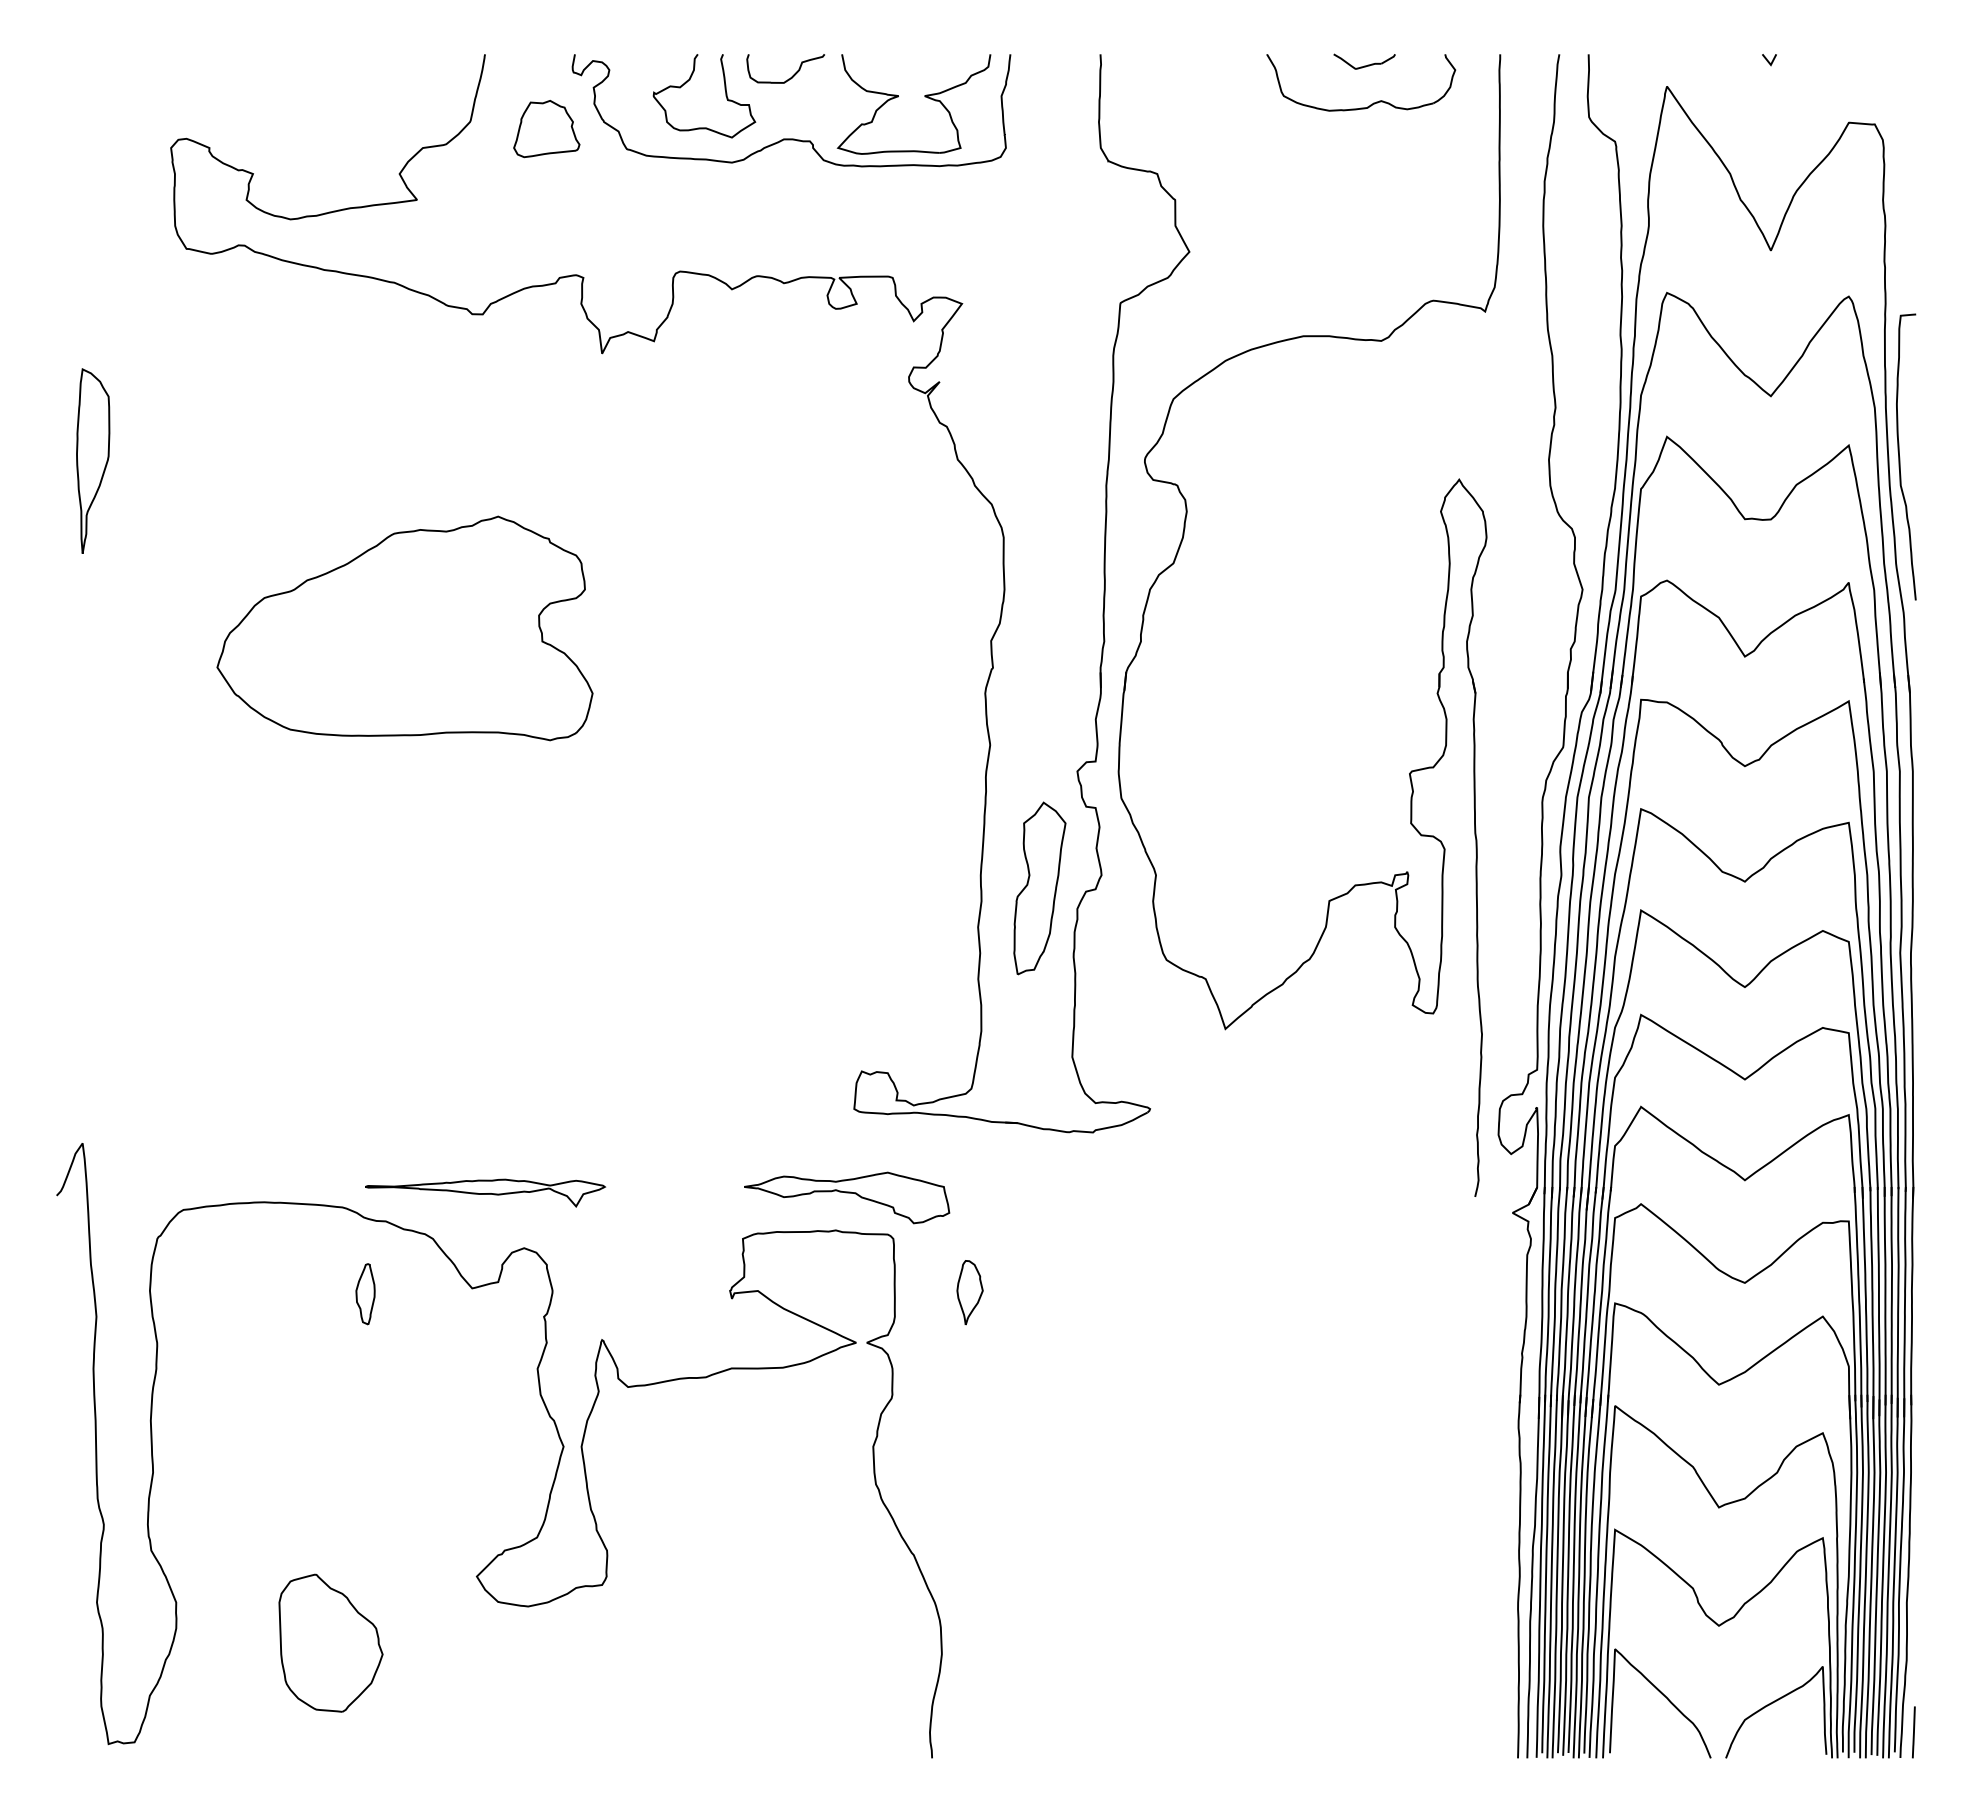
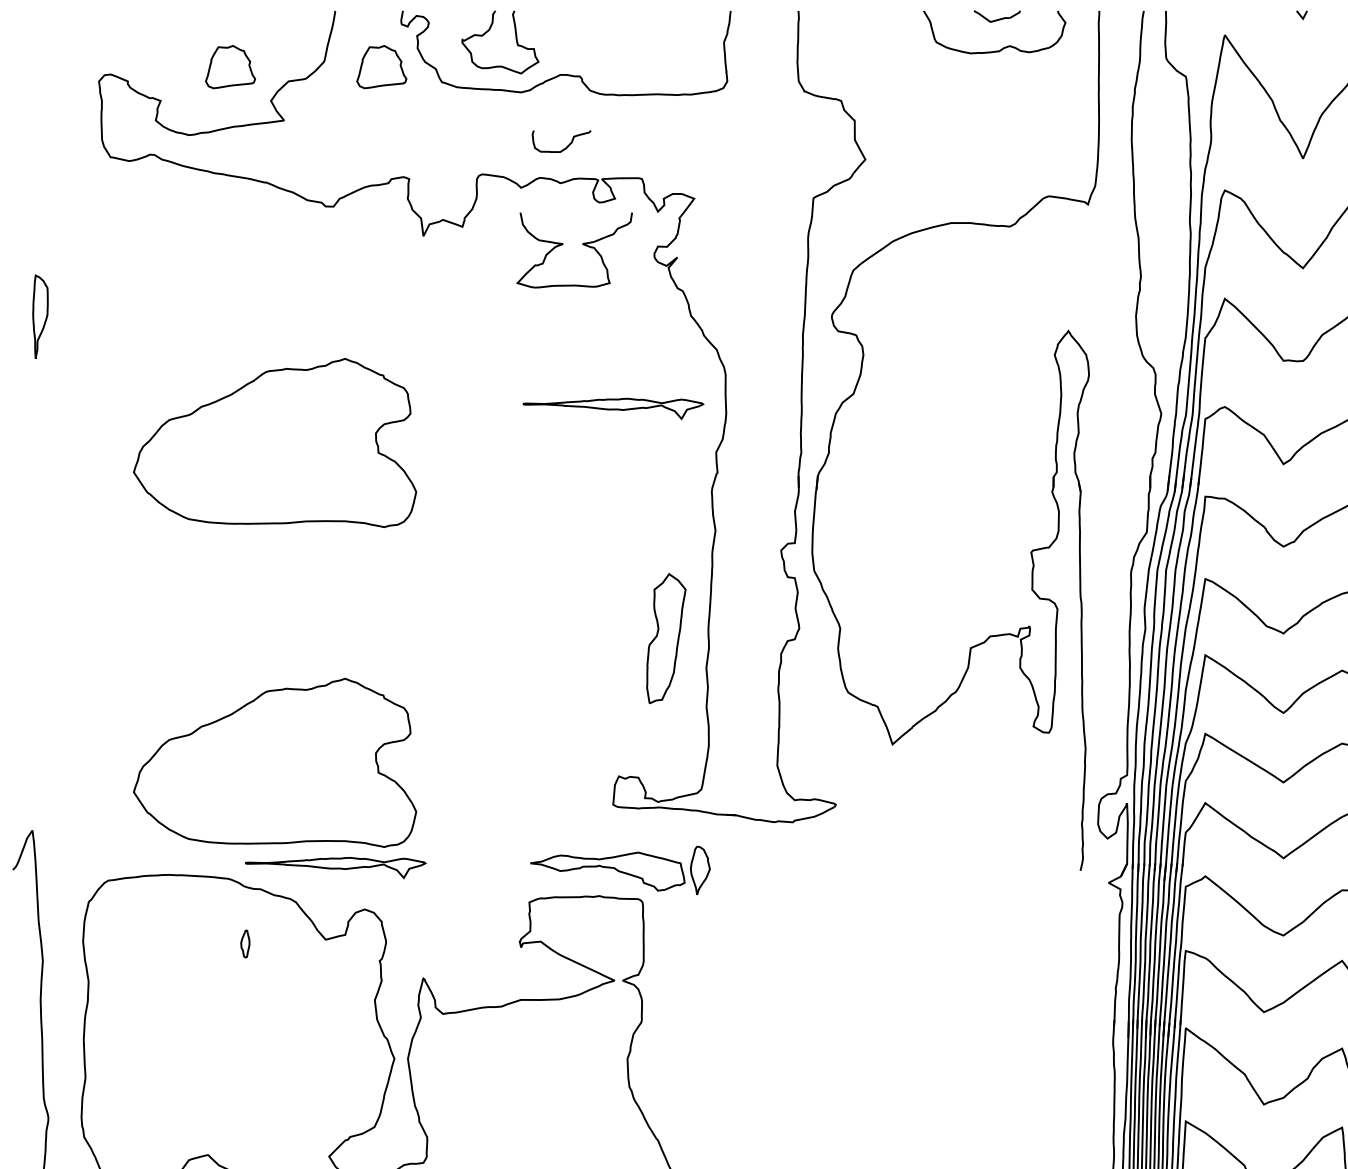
curve: (792, 75) -> (566, 146), moved
part: (924, 96) -> (582, 244), moved
part: (345, 129) -> (230, 67), added
part: (93, 460) -> (40, 316), size x0.6
part: (854, 582) -> (613, 408), added
part: (1039, 888) -> (666, 638), moved
part: (404, 1053) -> (274, 762), added
part: (969, 1292) -> (699, 870), moved
part: (365, 1294) -> (245, 944), size x0.6

